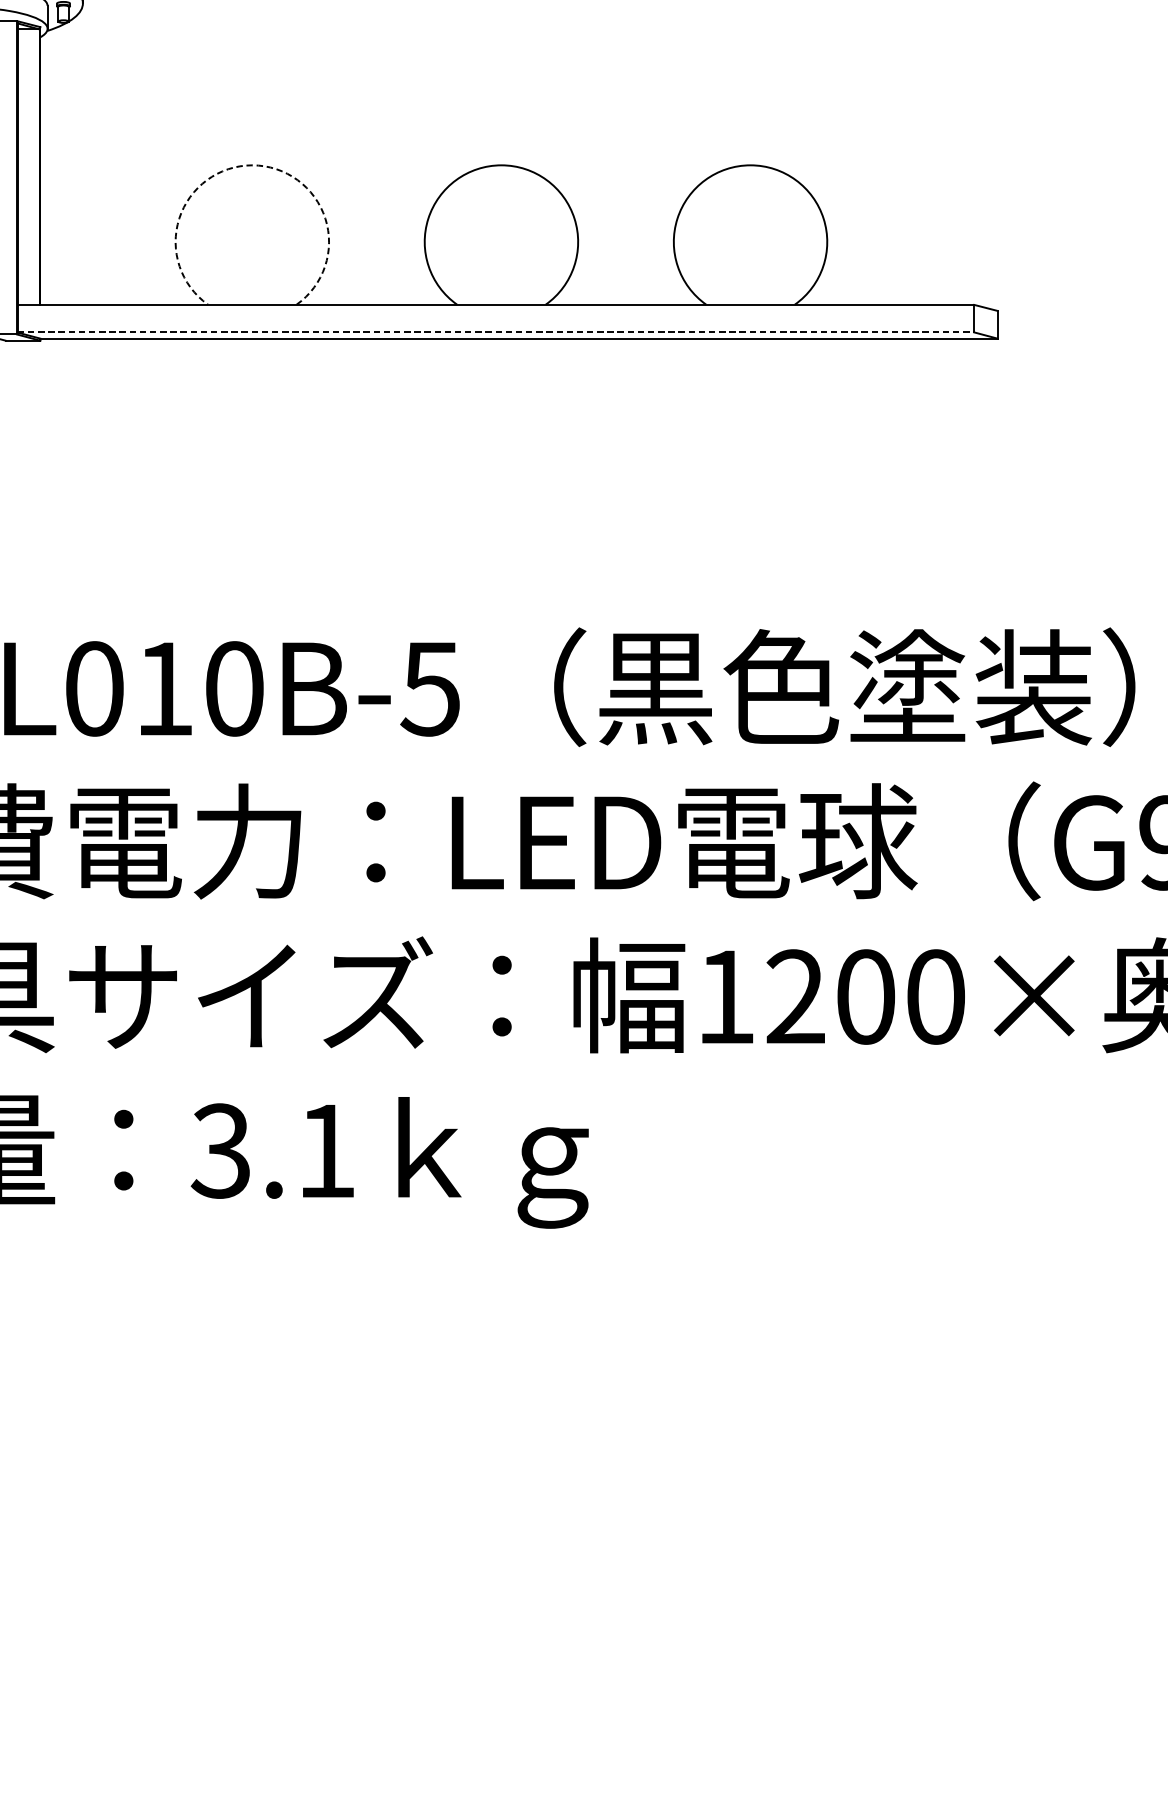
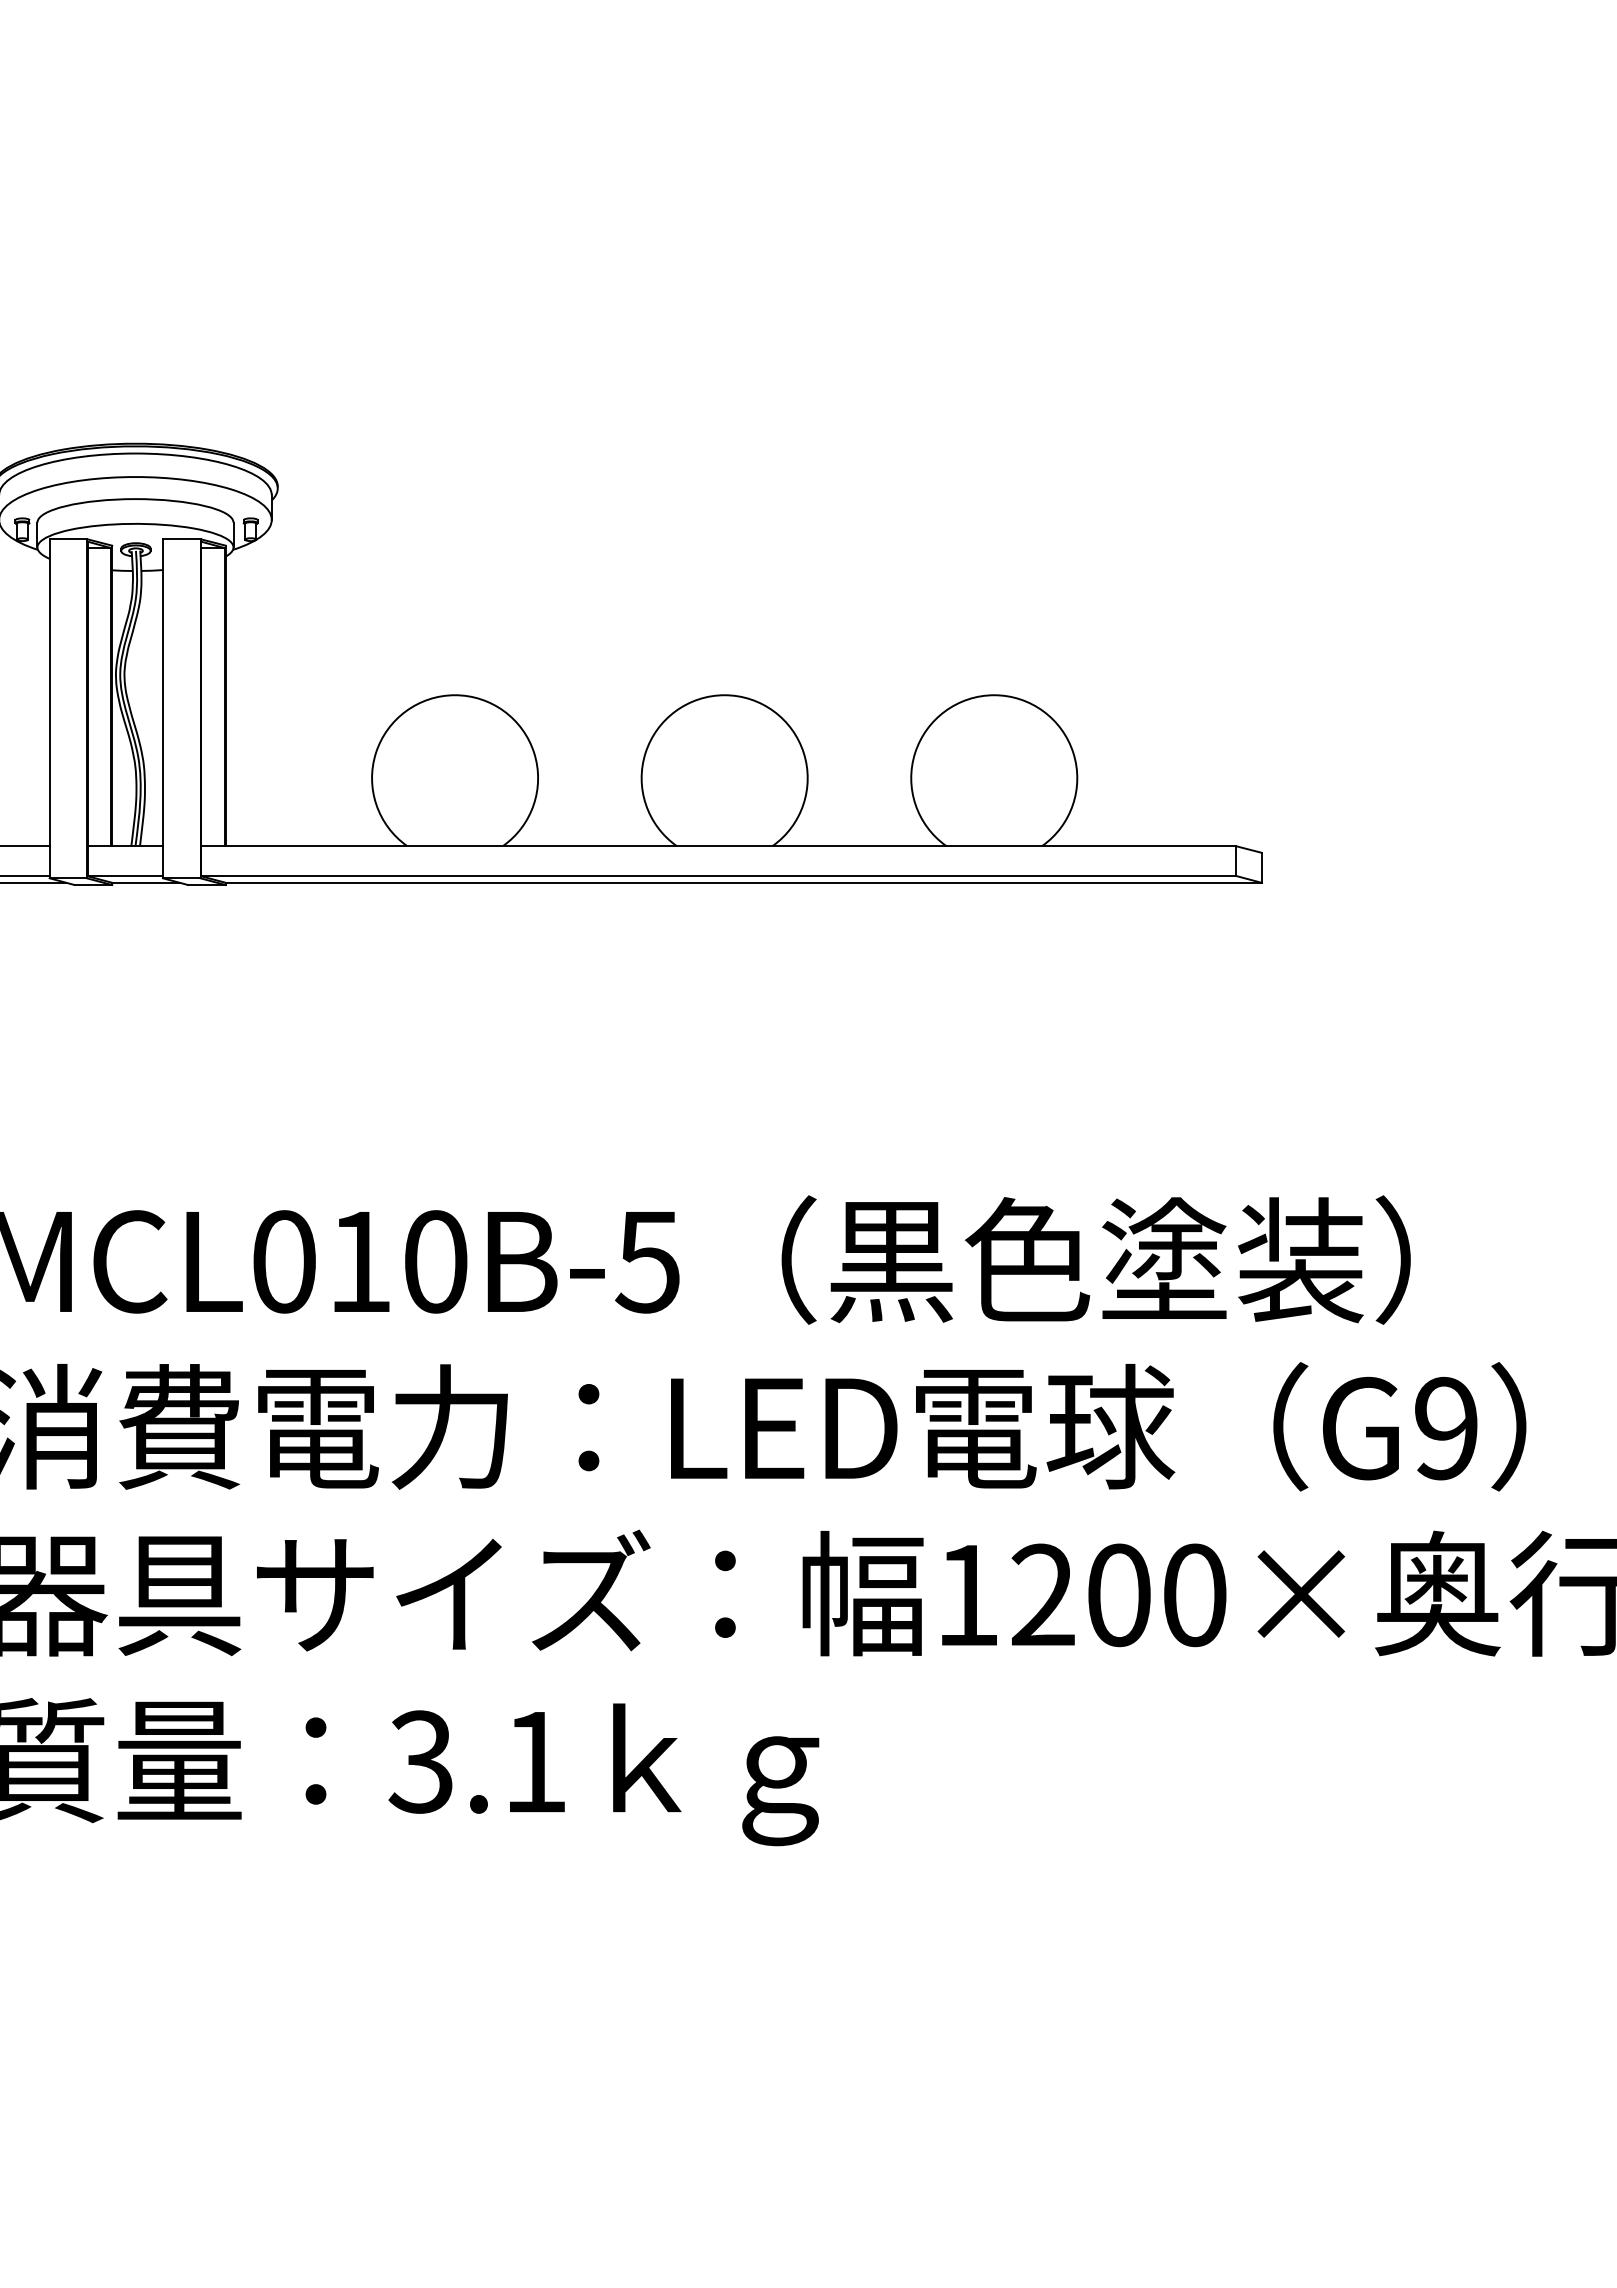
arc: (252, 165) -> (455, 695), dashed -> solid
line: (495, 332) -> (718, 876), dashed -> solid

